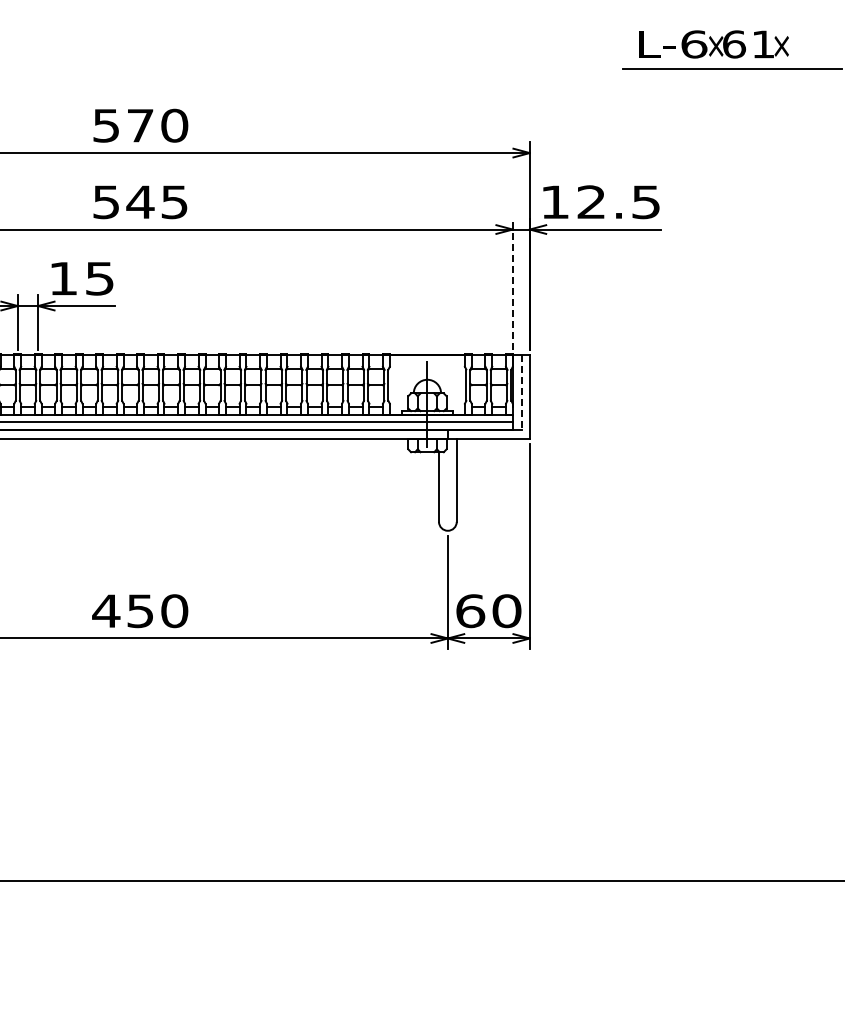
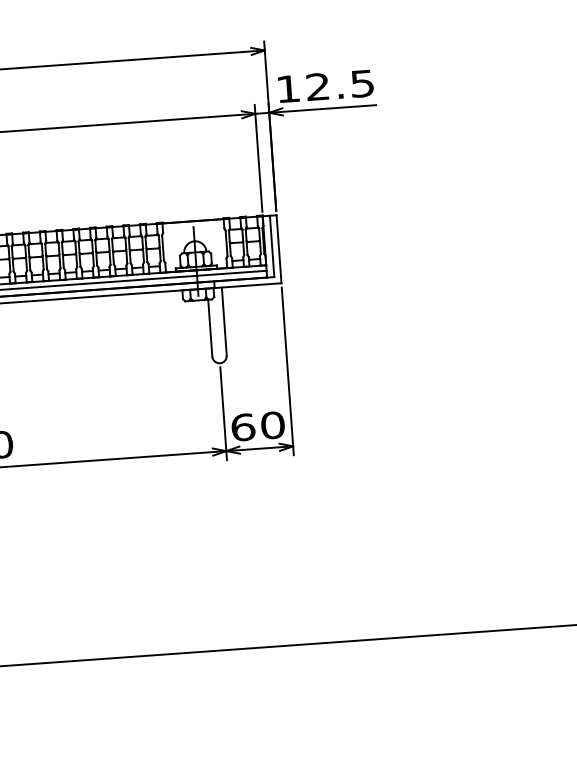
line: (512, 284) -> (258, 158), dashed -> solid
line: (521, 392) -> (272, 246), dashed -> solid

